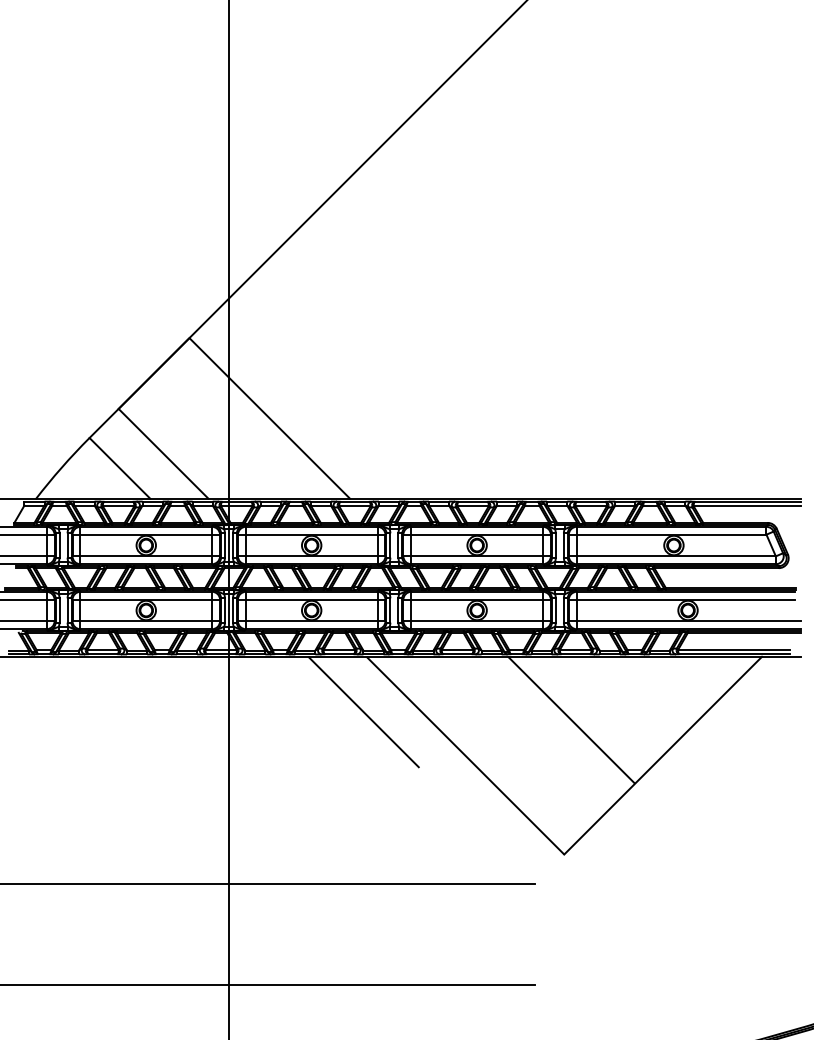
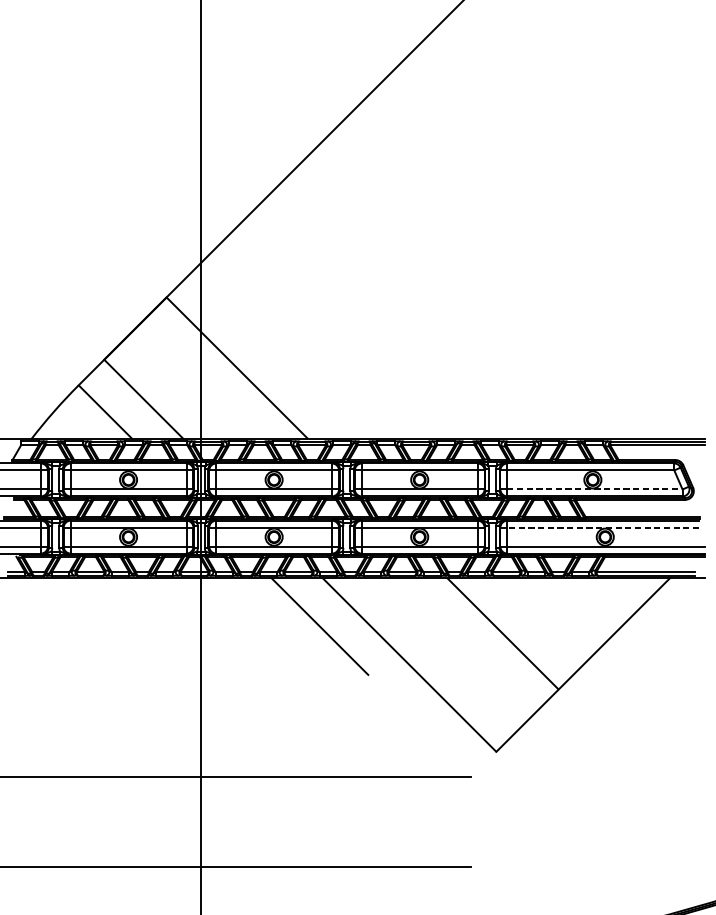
line: (676, 556) -> (595, 489), solid -> dashed
line: (685, 599) -> (603, 527), solid -> dashed

